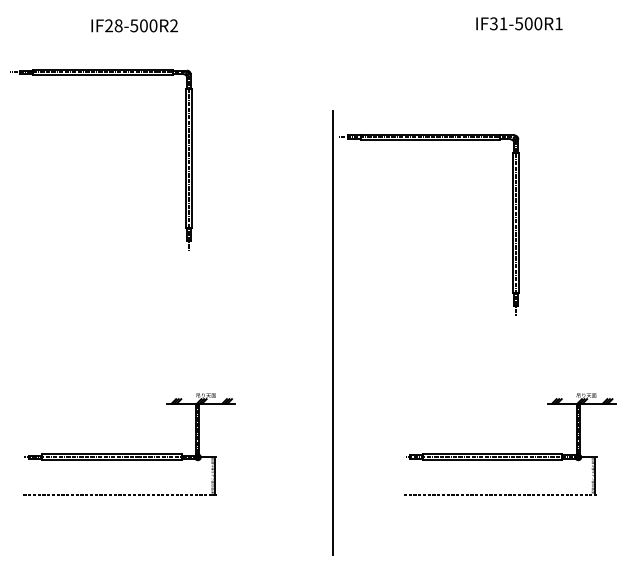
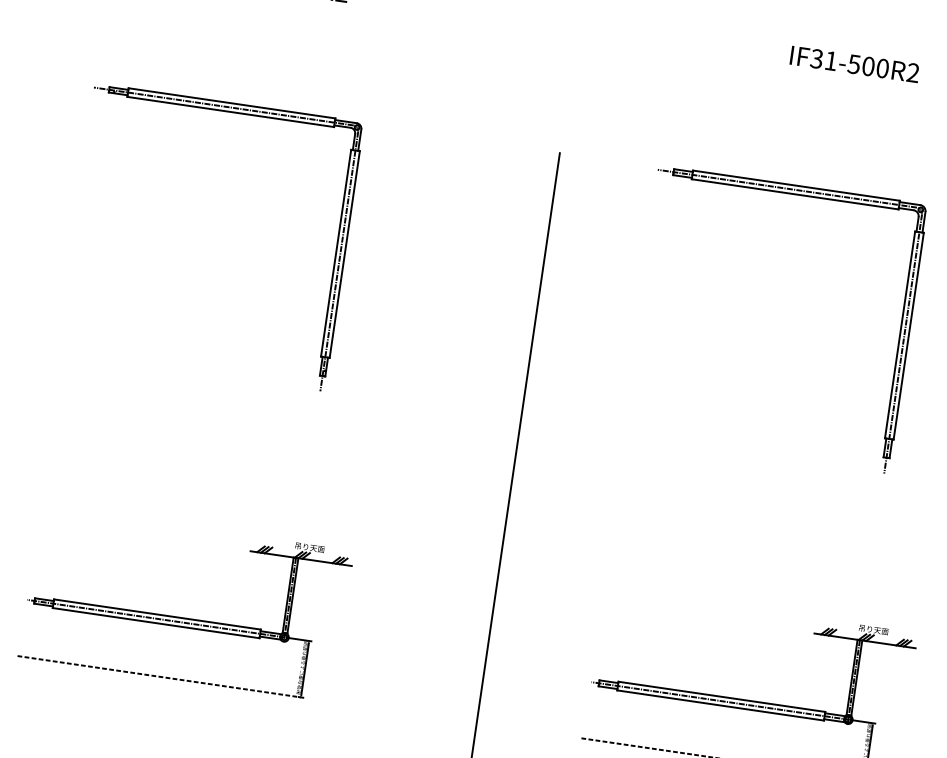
text: (558, 23) -> (912, 72), IF31-500R1 -> IF31-500R2
part: (101, 75) -> (228, 111), moved
part: (512, 224) -> (898, 336), moved

